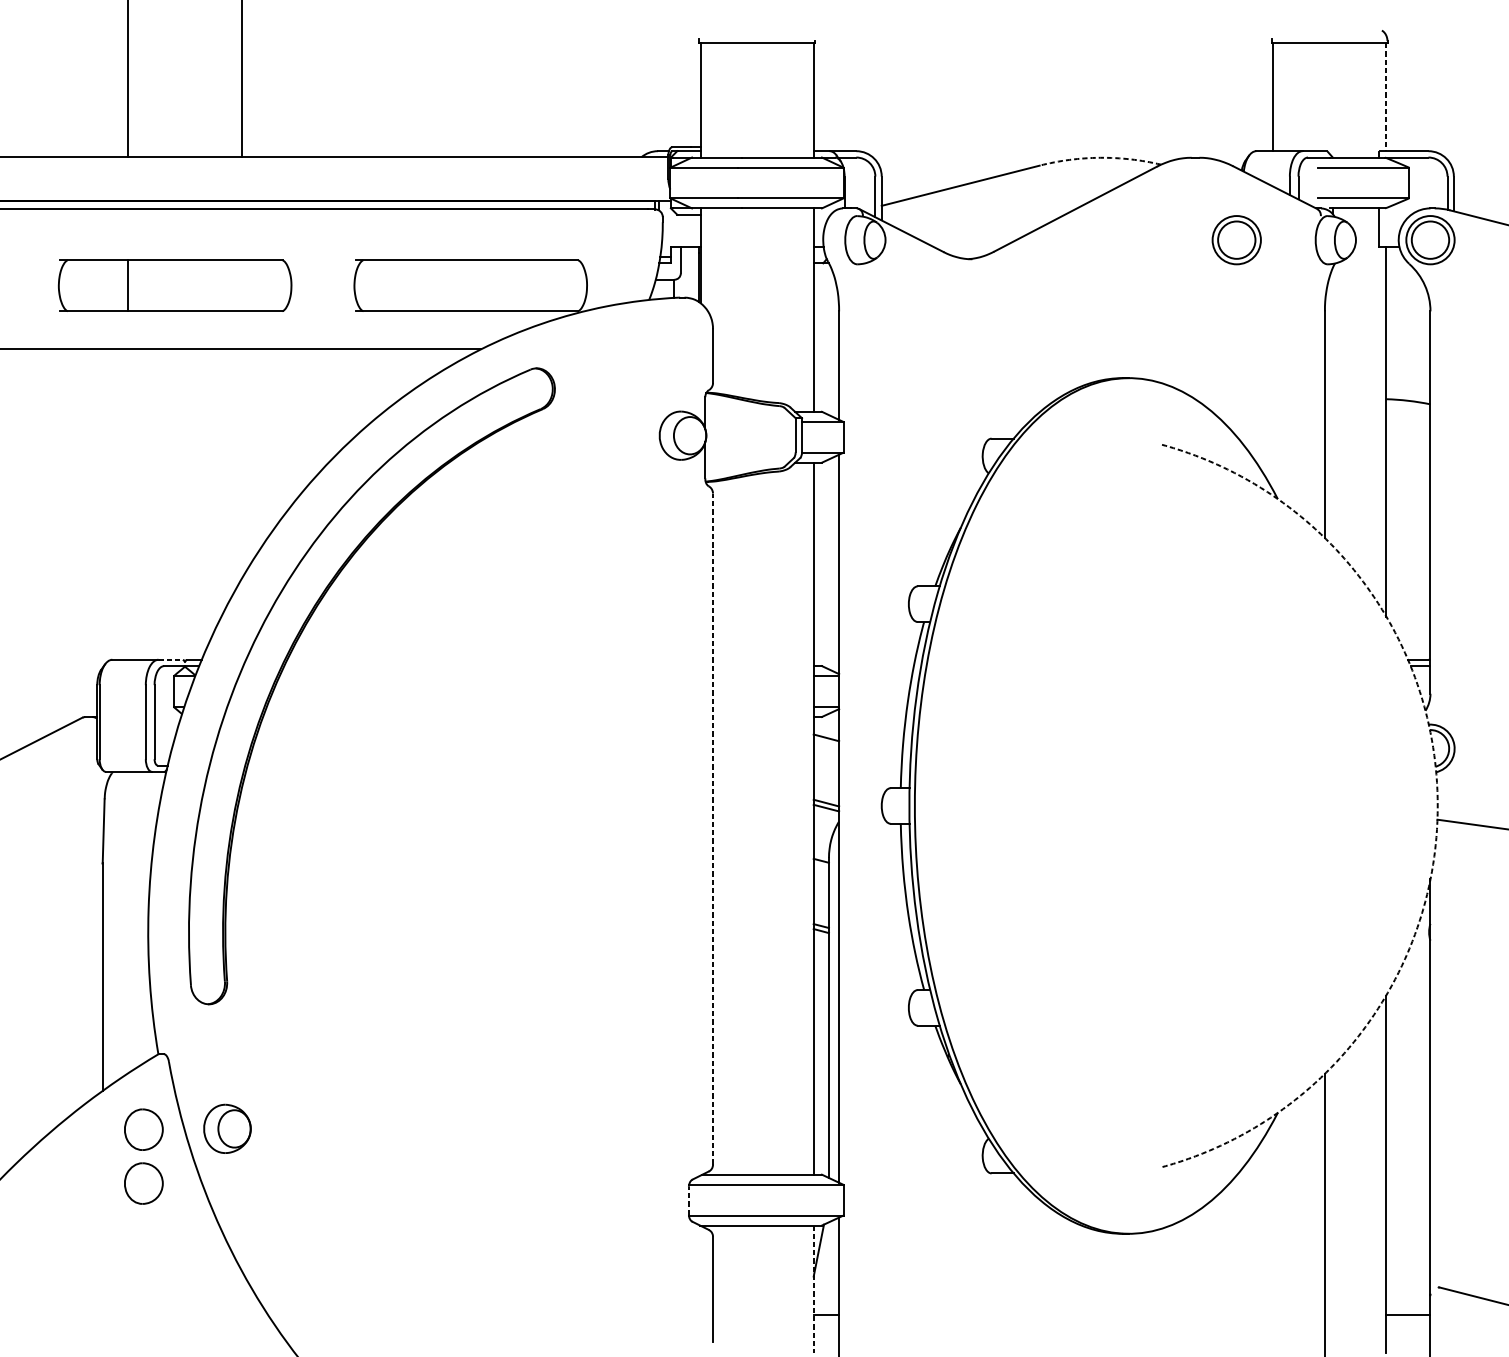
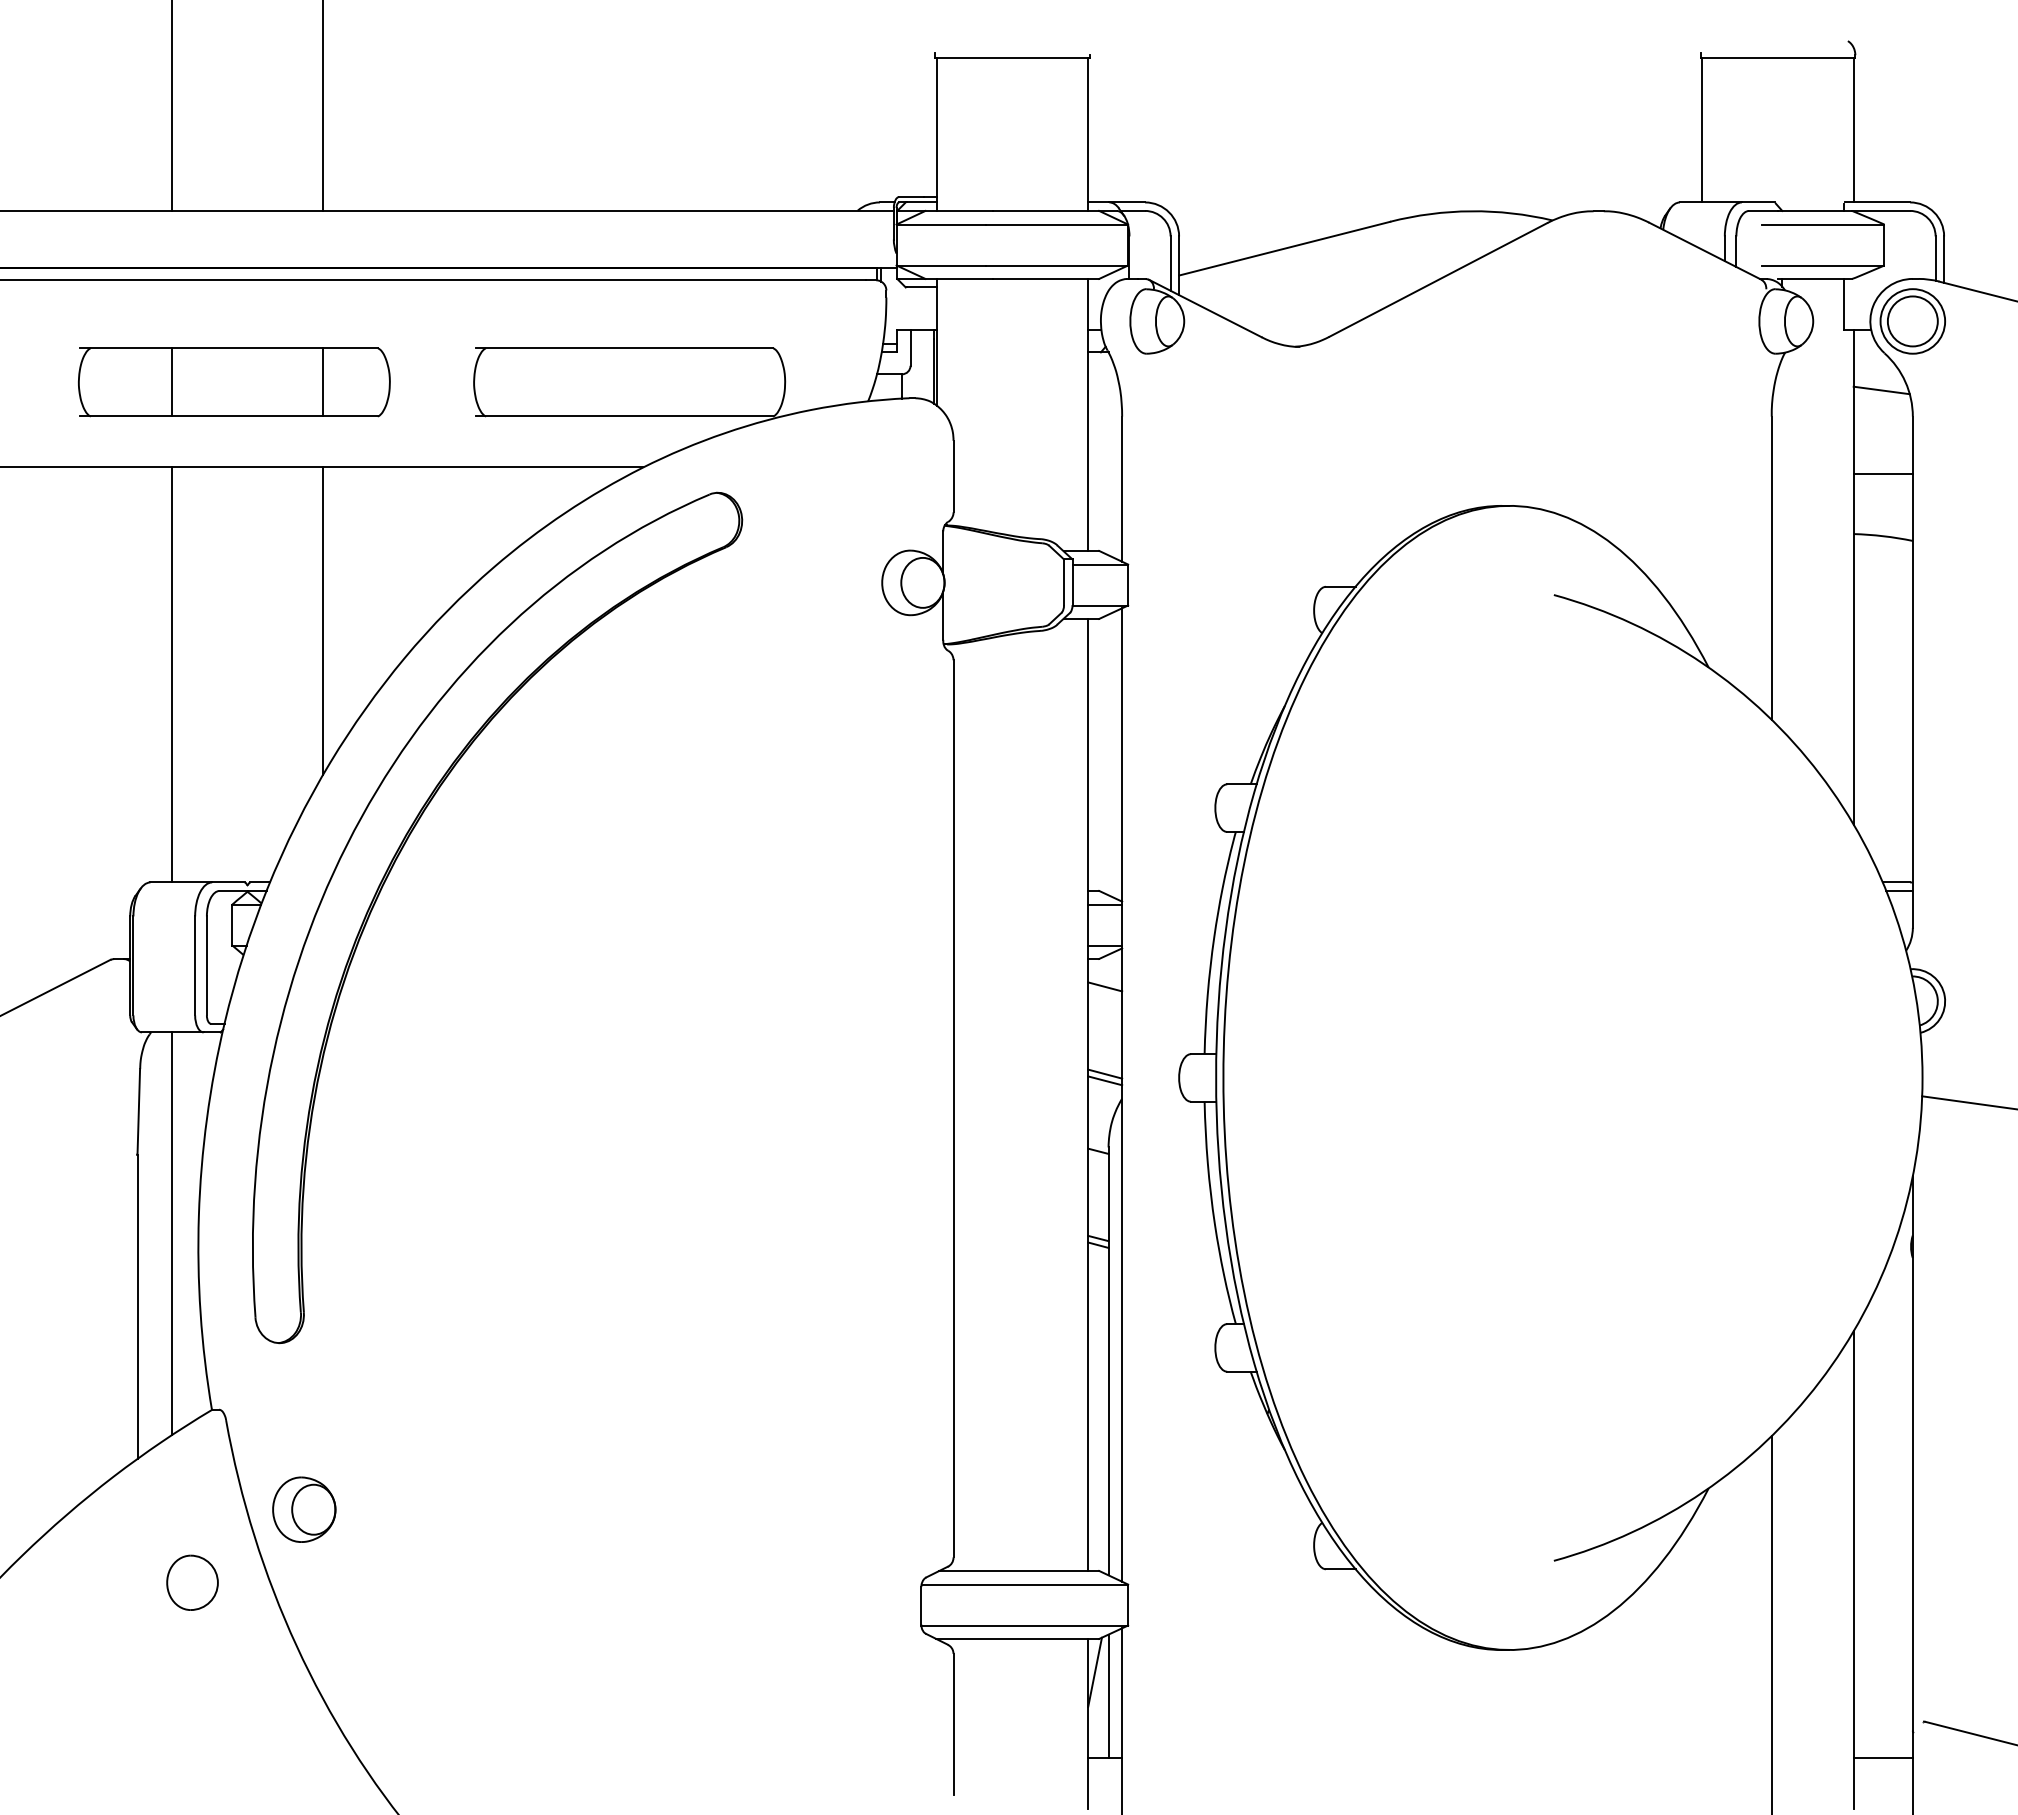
line: (1386, 97) -> (1853, 130), dashed -> solid
arc: (1100, 157) -> (1471, 211), dashed -> solid
part: (1236, 240) -> (1653, 321), removed
line: (241, 285) -> (323, 382), added
line: (1407, 291) -> (1881, 390), added
line: (1407, 354) -> (1882, 474), added
line: (241, 463) -> (323, 620), added
line: (128, 504) -> (171, 674), added
line: (171, 659) -> (229, 882), dashed -> solid
arc: (1437, 805) -> (1922, 1077), dashed -> solid
line: (712, 828) -> (953, 1108), dashed -> solid
line: (128, 922) -> (171, 1233), added
part: (143, 1129) -> (192, 1510), removed
line: (689, 1200) -> (921, 1605), dashed -> solid
line: (828, 1267) -> (1108, 1695), added
line: (813, 1289) -> (1088, 1724), dashed -> solid

